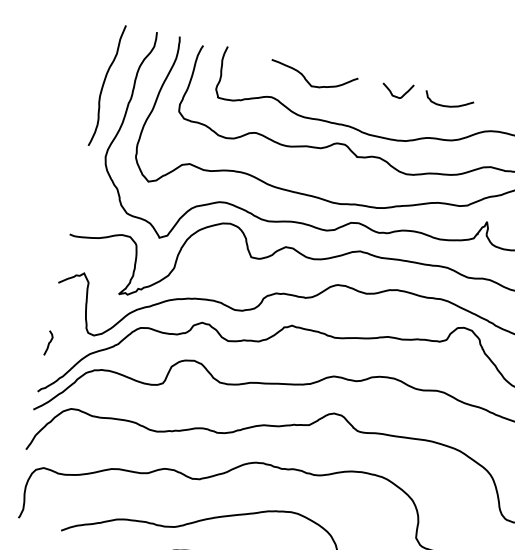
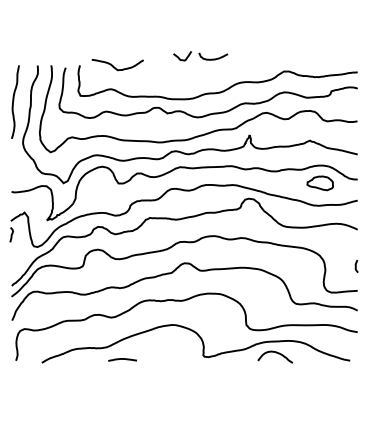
curve: (307, 78) -> (114, 66), moved
part: (427, 96) -> (200, 56), moved
curve: (48, 342) -> (11, 234), moved

